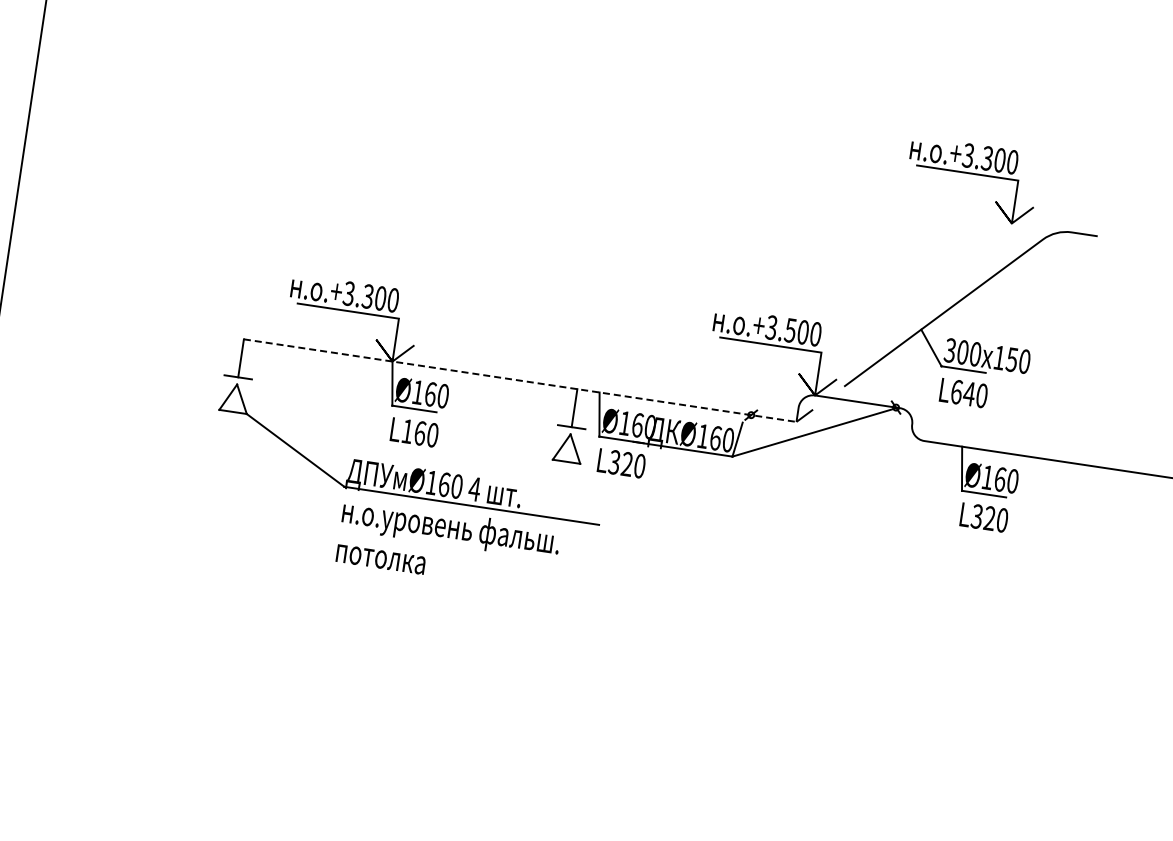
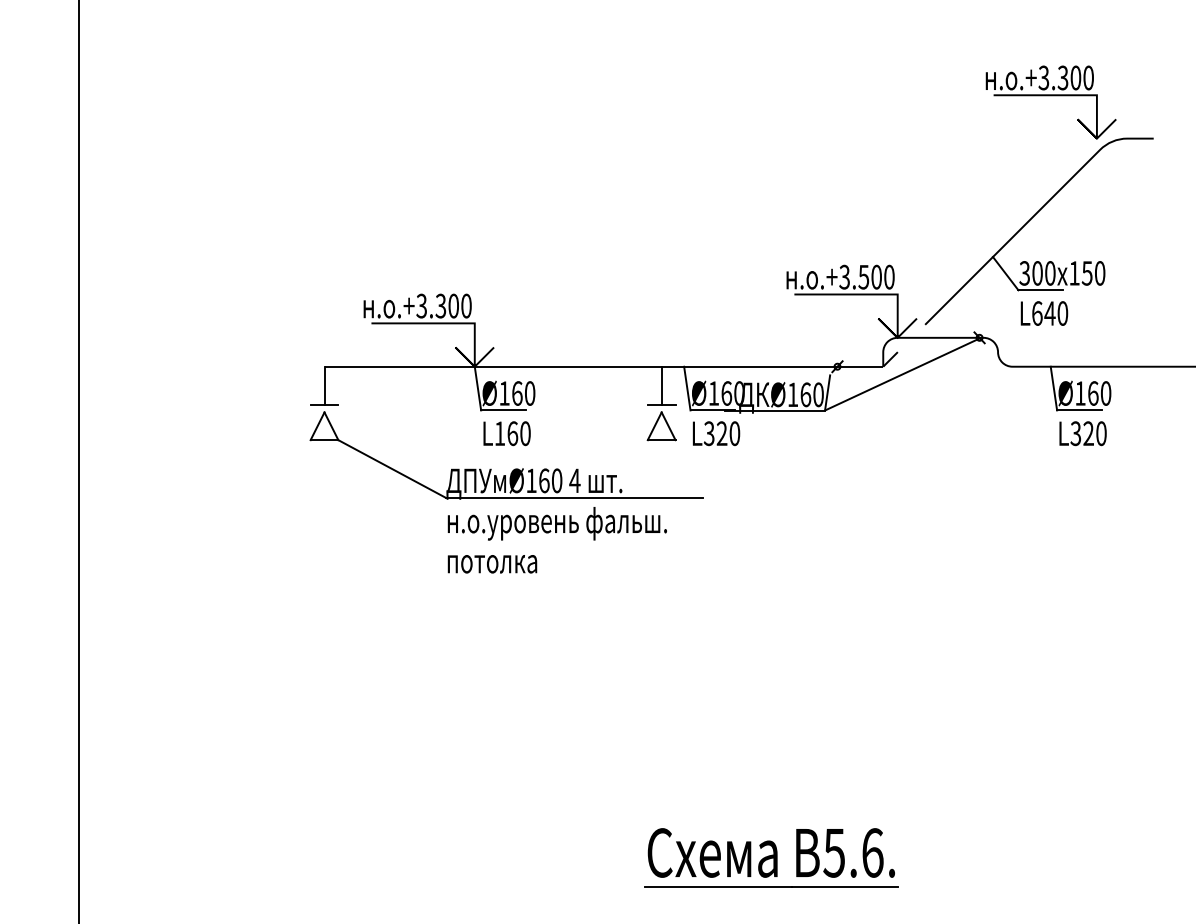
part: (971, 180) -> (1050, 102), moved
line: (520, 380) -> (604, 366), dashed -> solid

